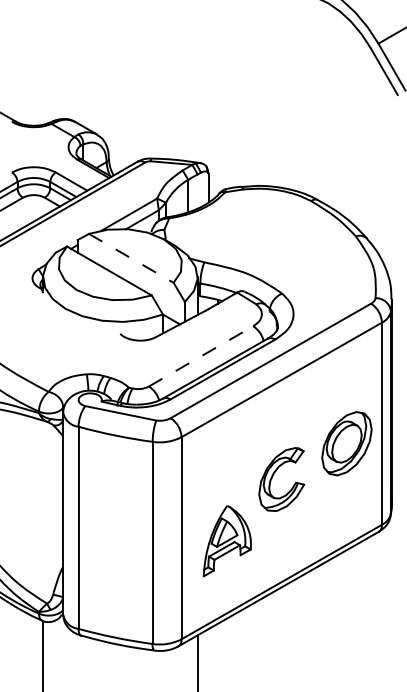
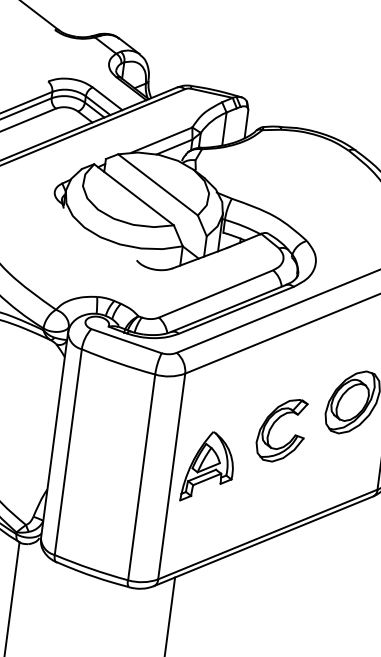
line: (131, 258) -> (158, 185), dashed -> solid
line: (201, 356) -> (216, 294), dashed -> solid
part: (226, 541) -> (207, 468), moved

